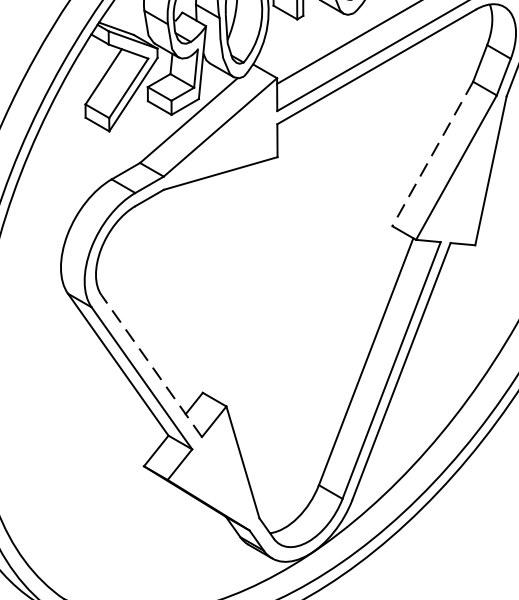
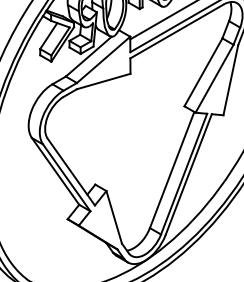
line: (432, 154) -> (203, 72), dashed -> solid
line: (152, 367) -> (71, 172), dashed -> solid

